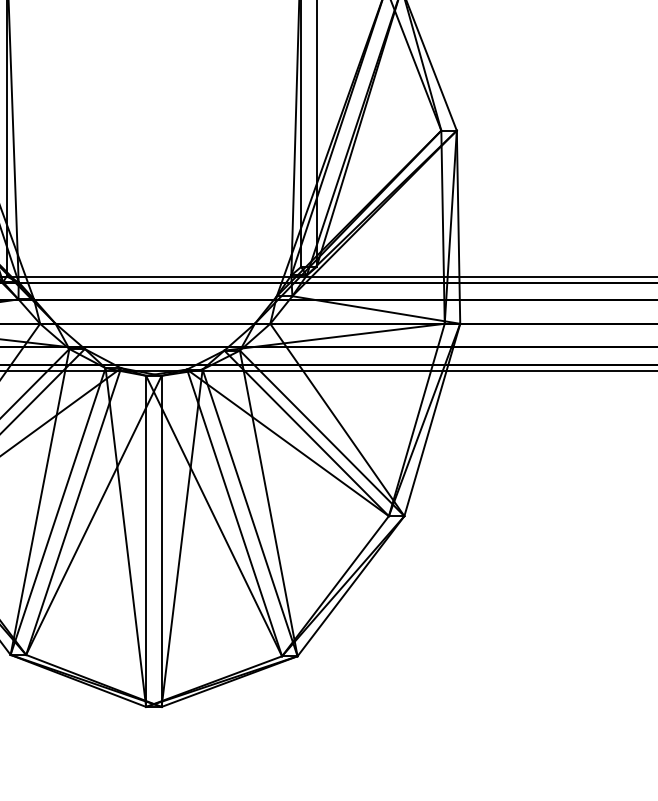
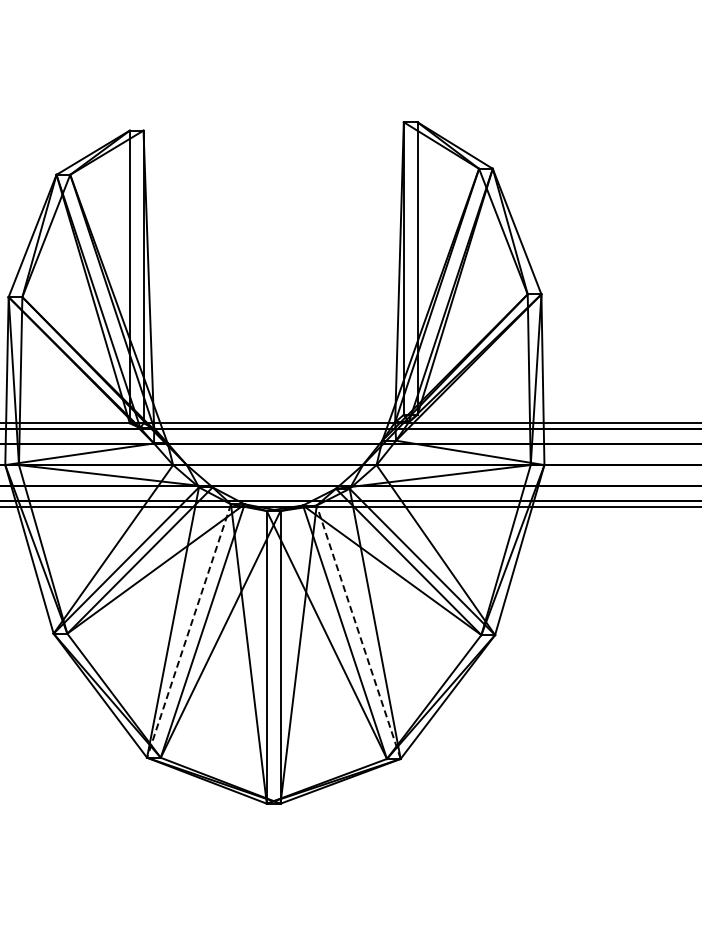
line: (57, 512) -> (188, 631), solid -> dashed
line: (249, 512) -> (358, 631), solid -> dashed

